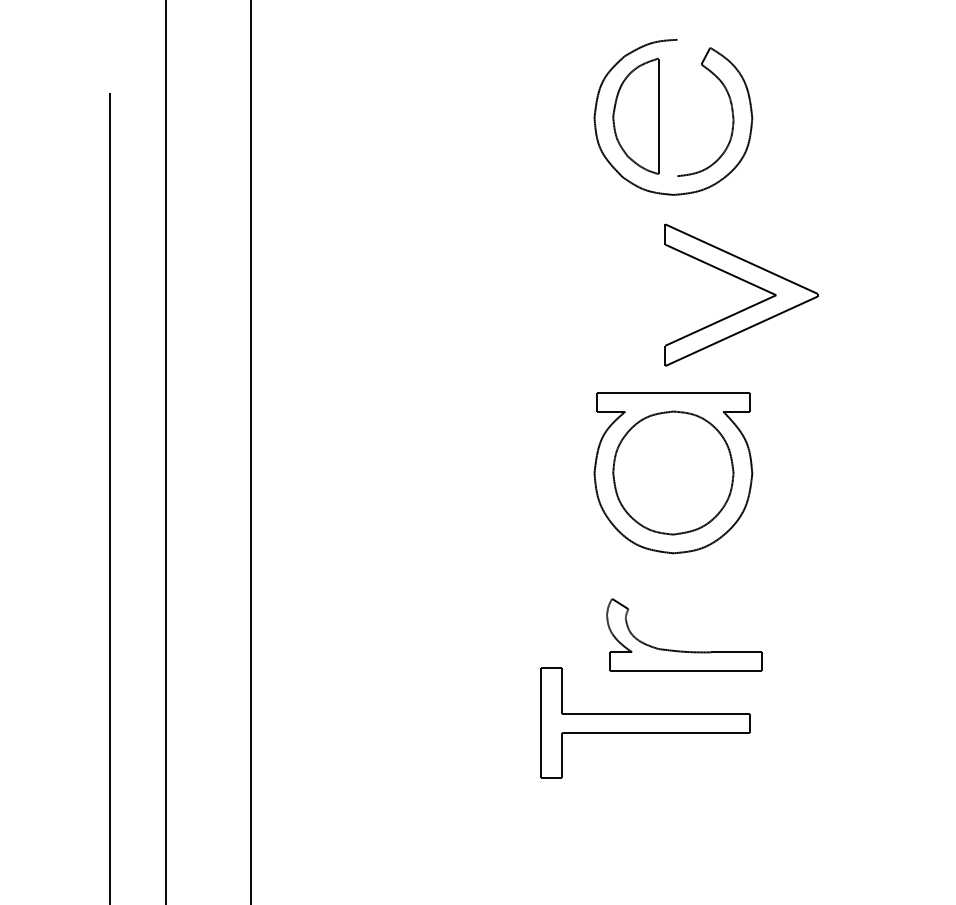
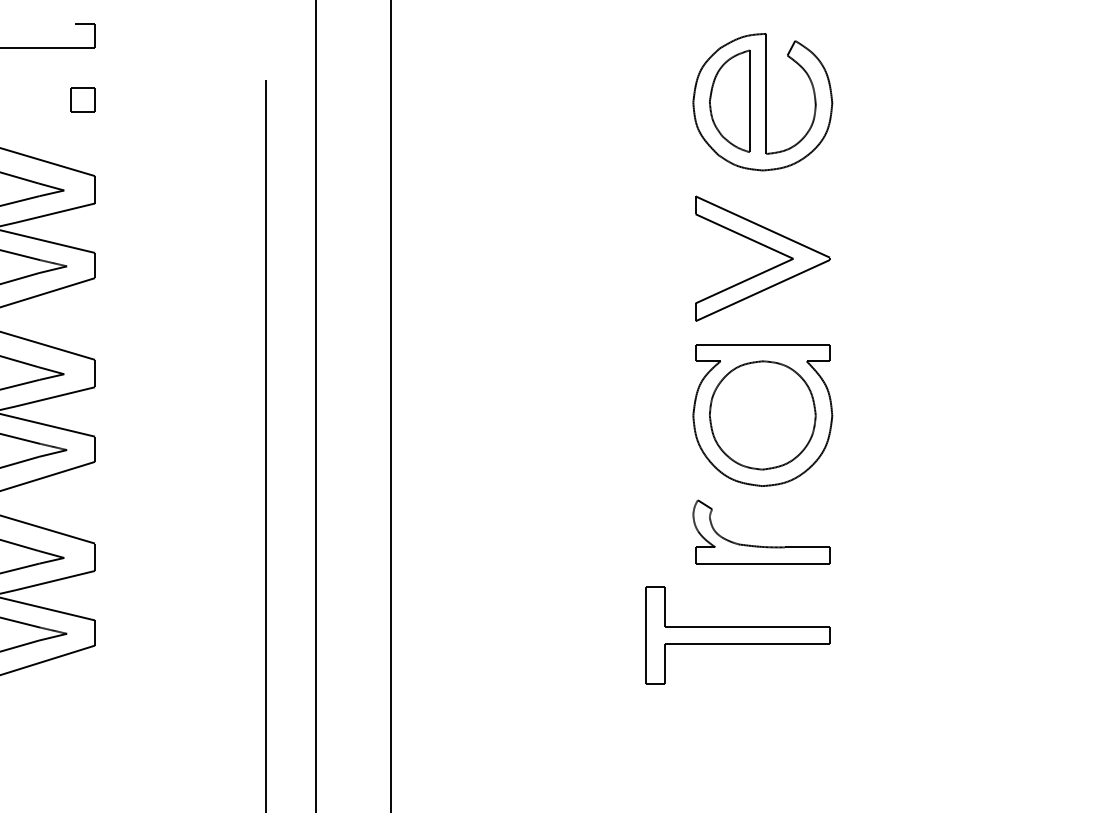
line: (677, 107) -> (766, 93), added
part: (744, 282) -> (765, 247), moved
part: (683, 650) -> (760, 545), moved

